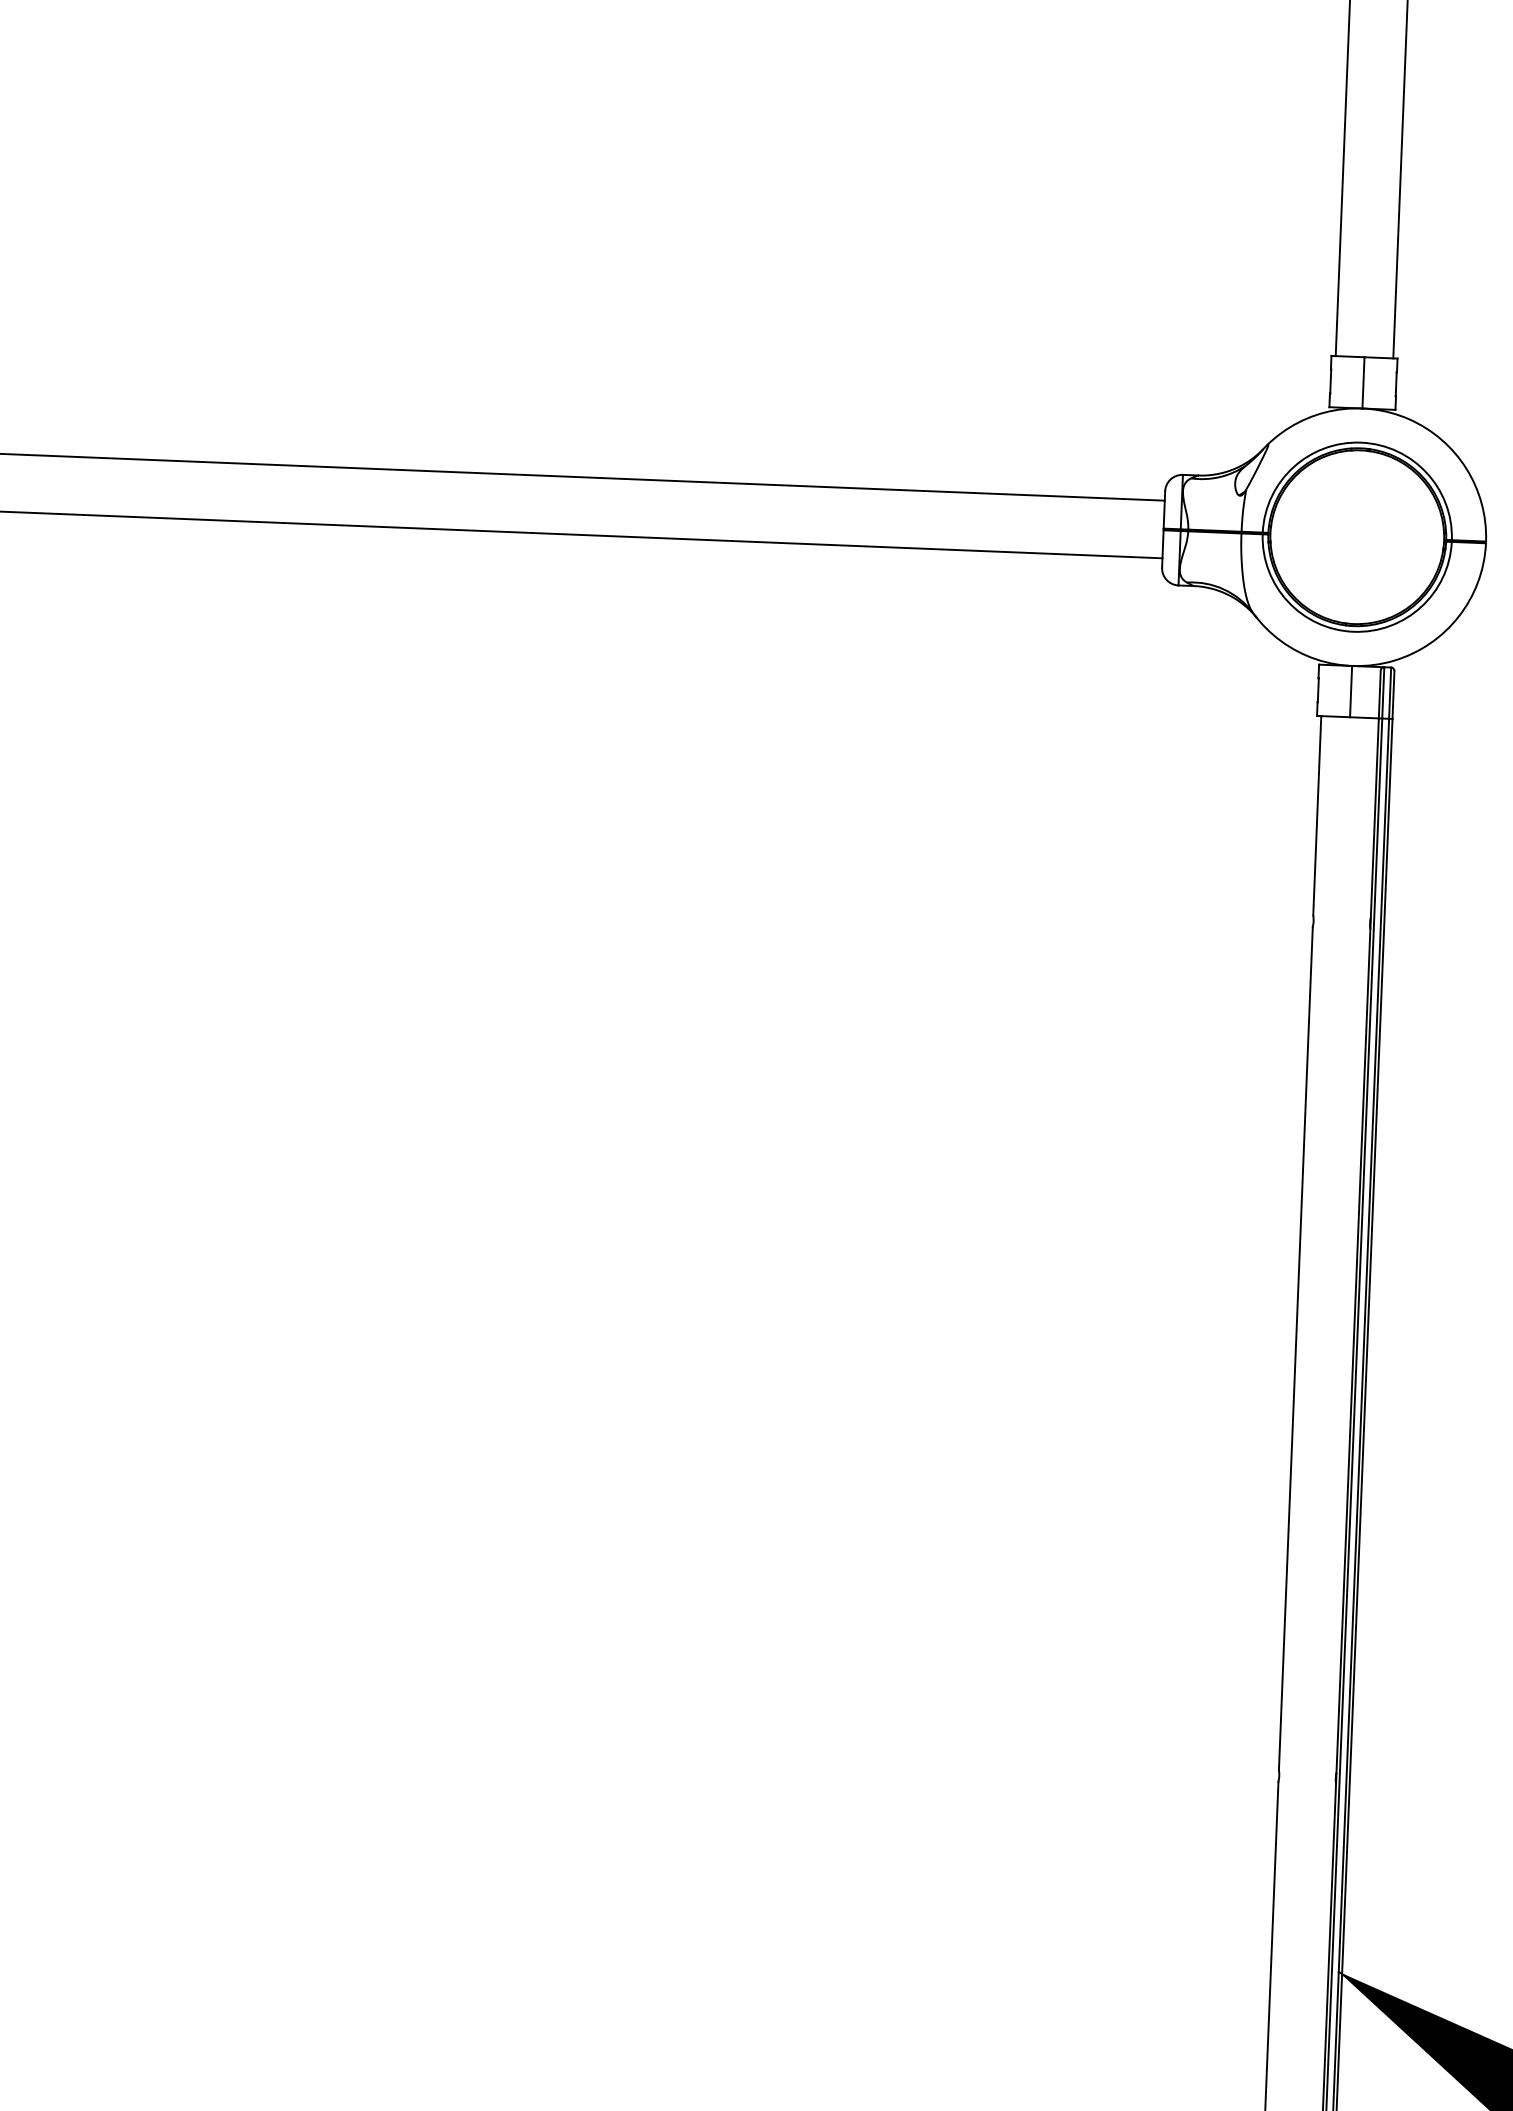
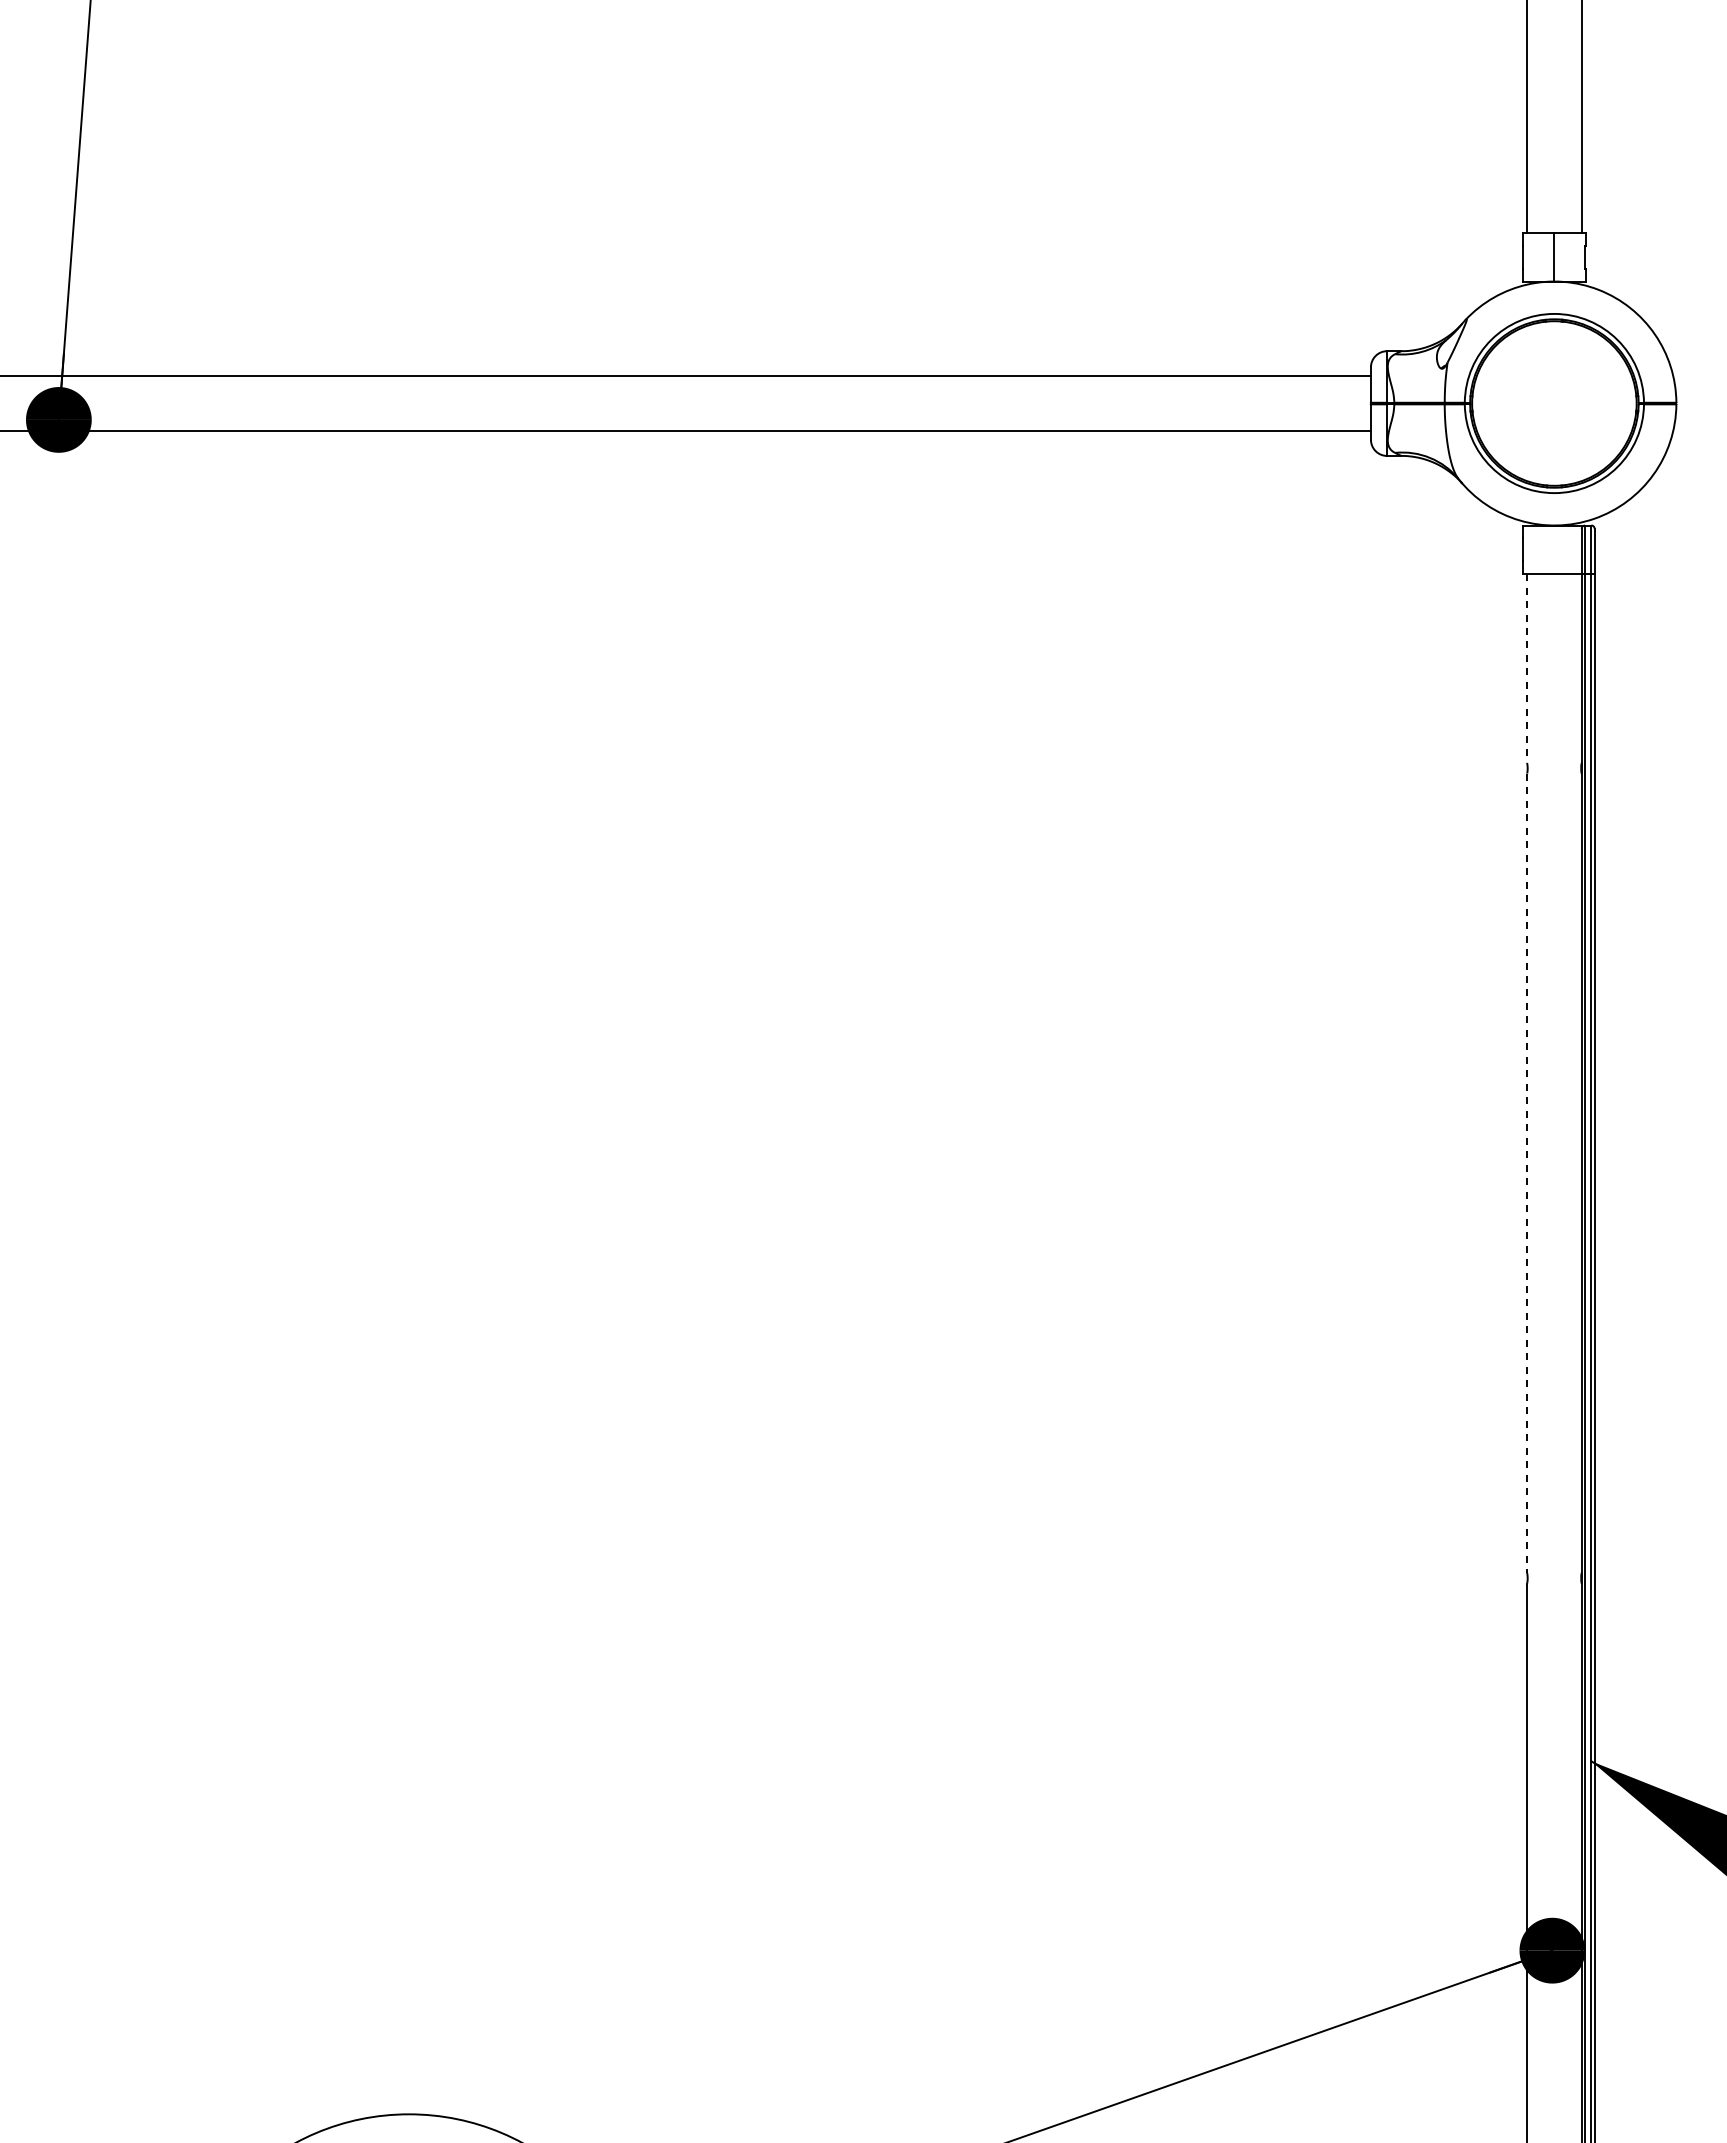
line: (1351, 691) -> (1554, 549), removed
line: (1317, 816) -> (1527, 669), solid -> dashed
line: (1296, 1348) -> (1527, 1173), solid -> dashed

